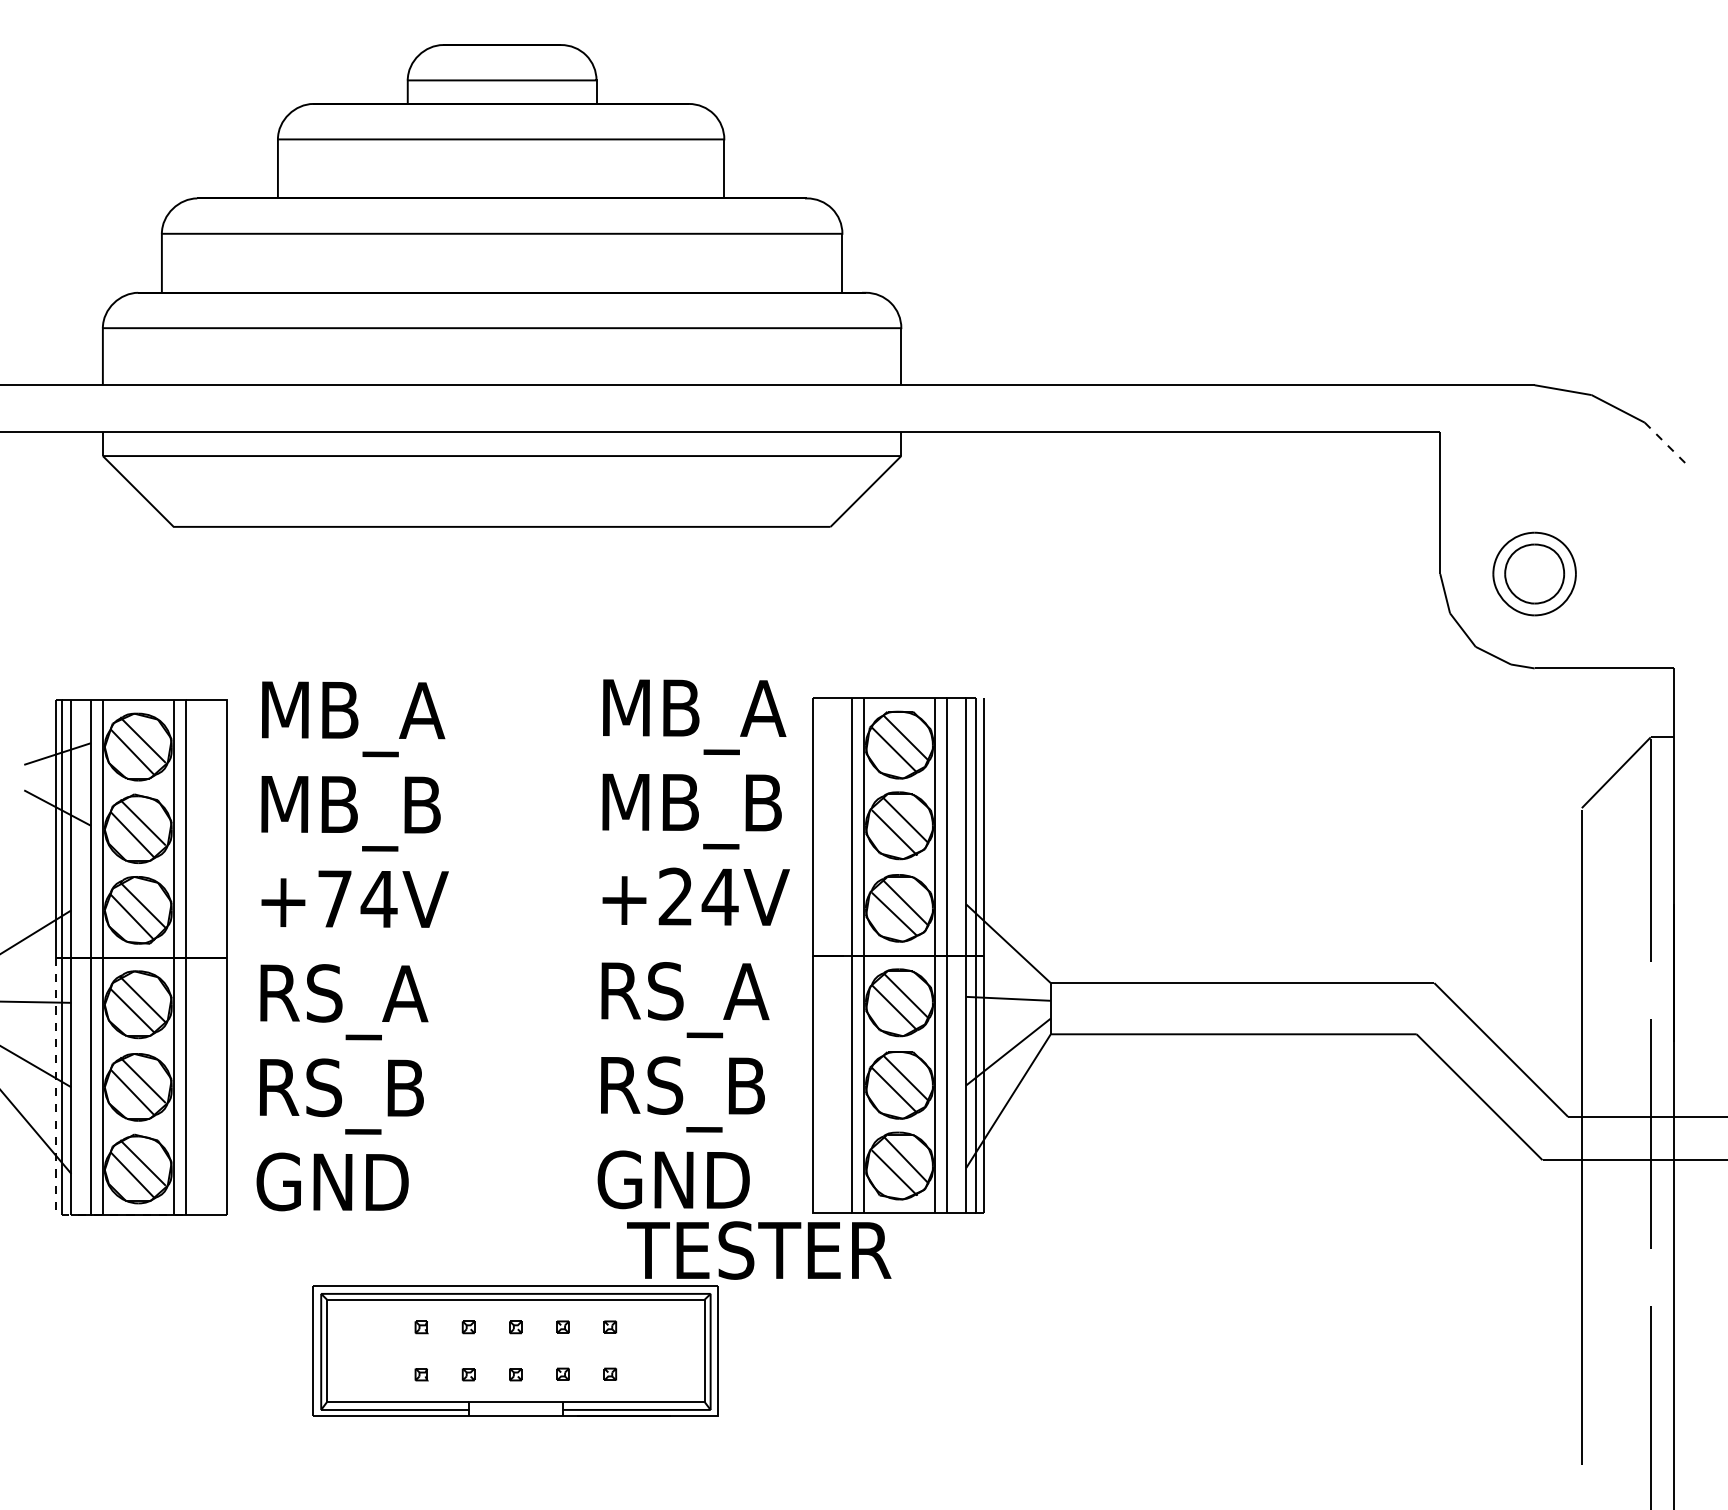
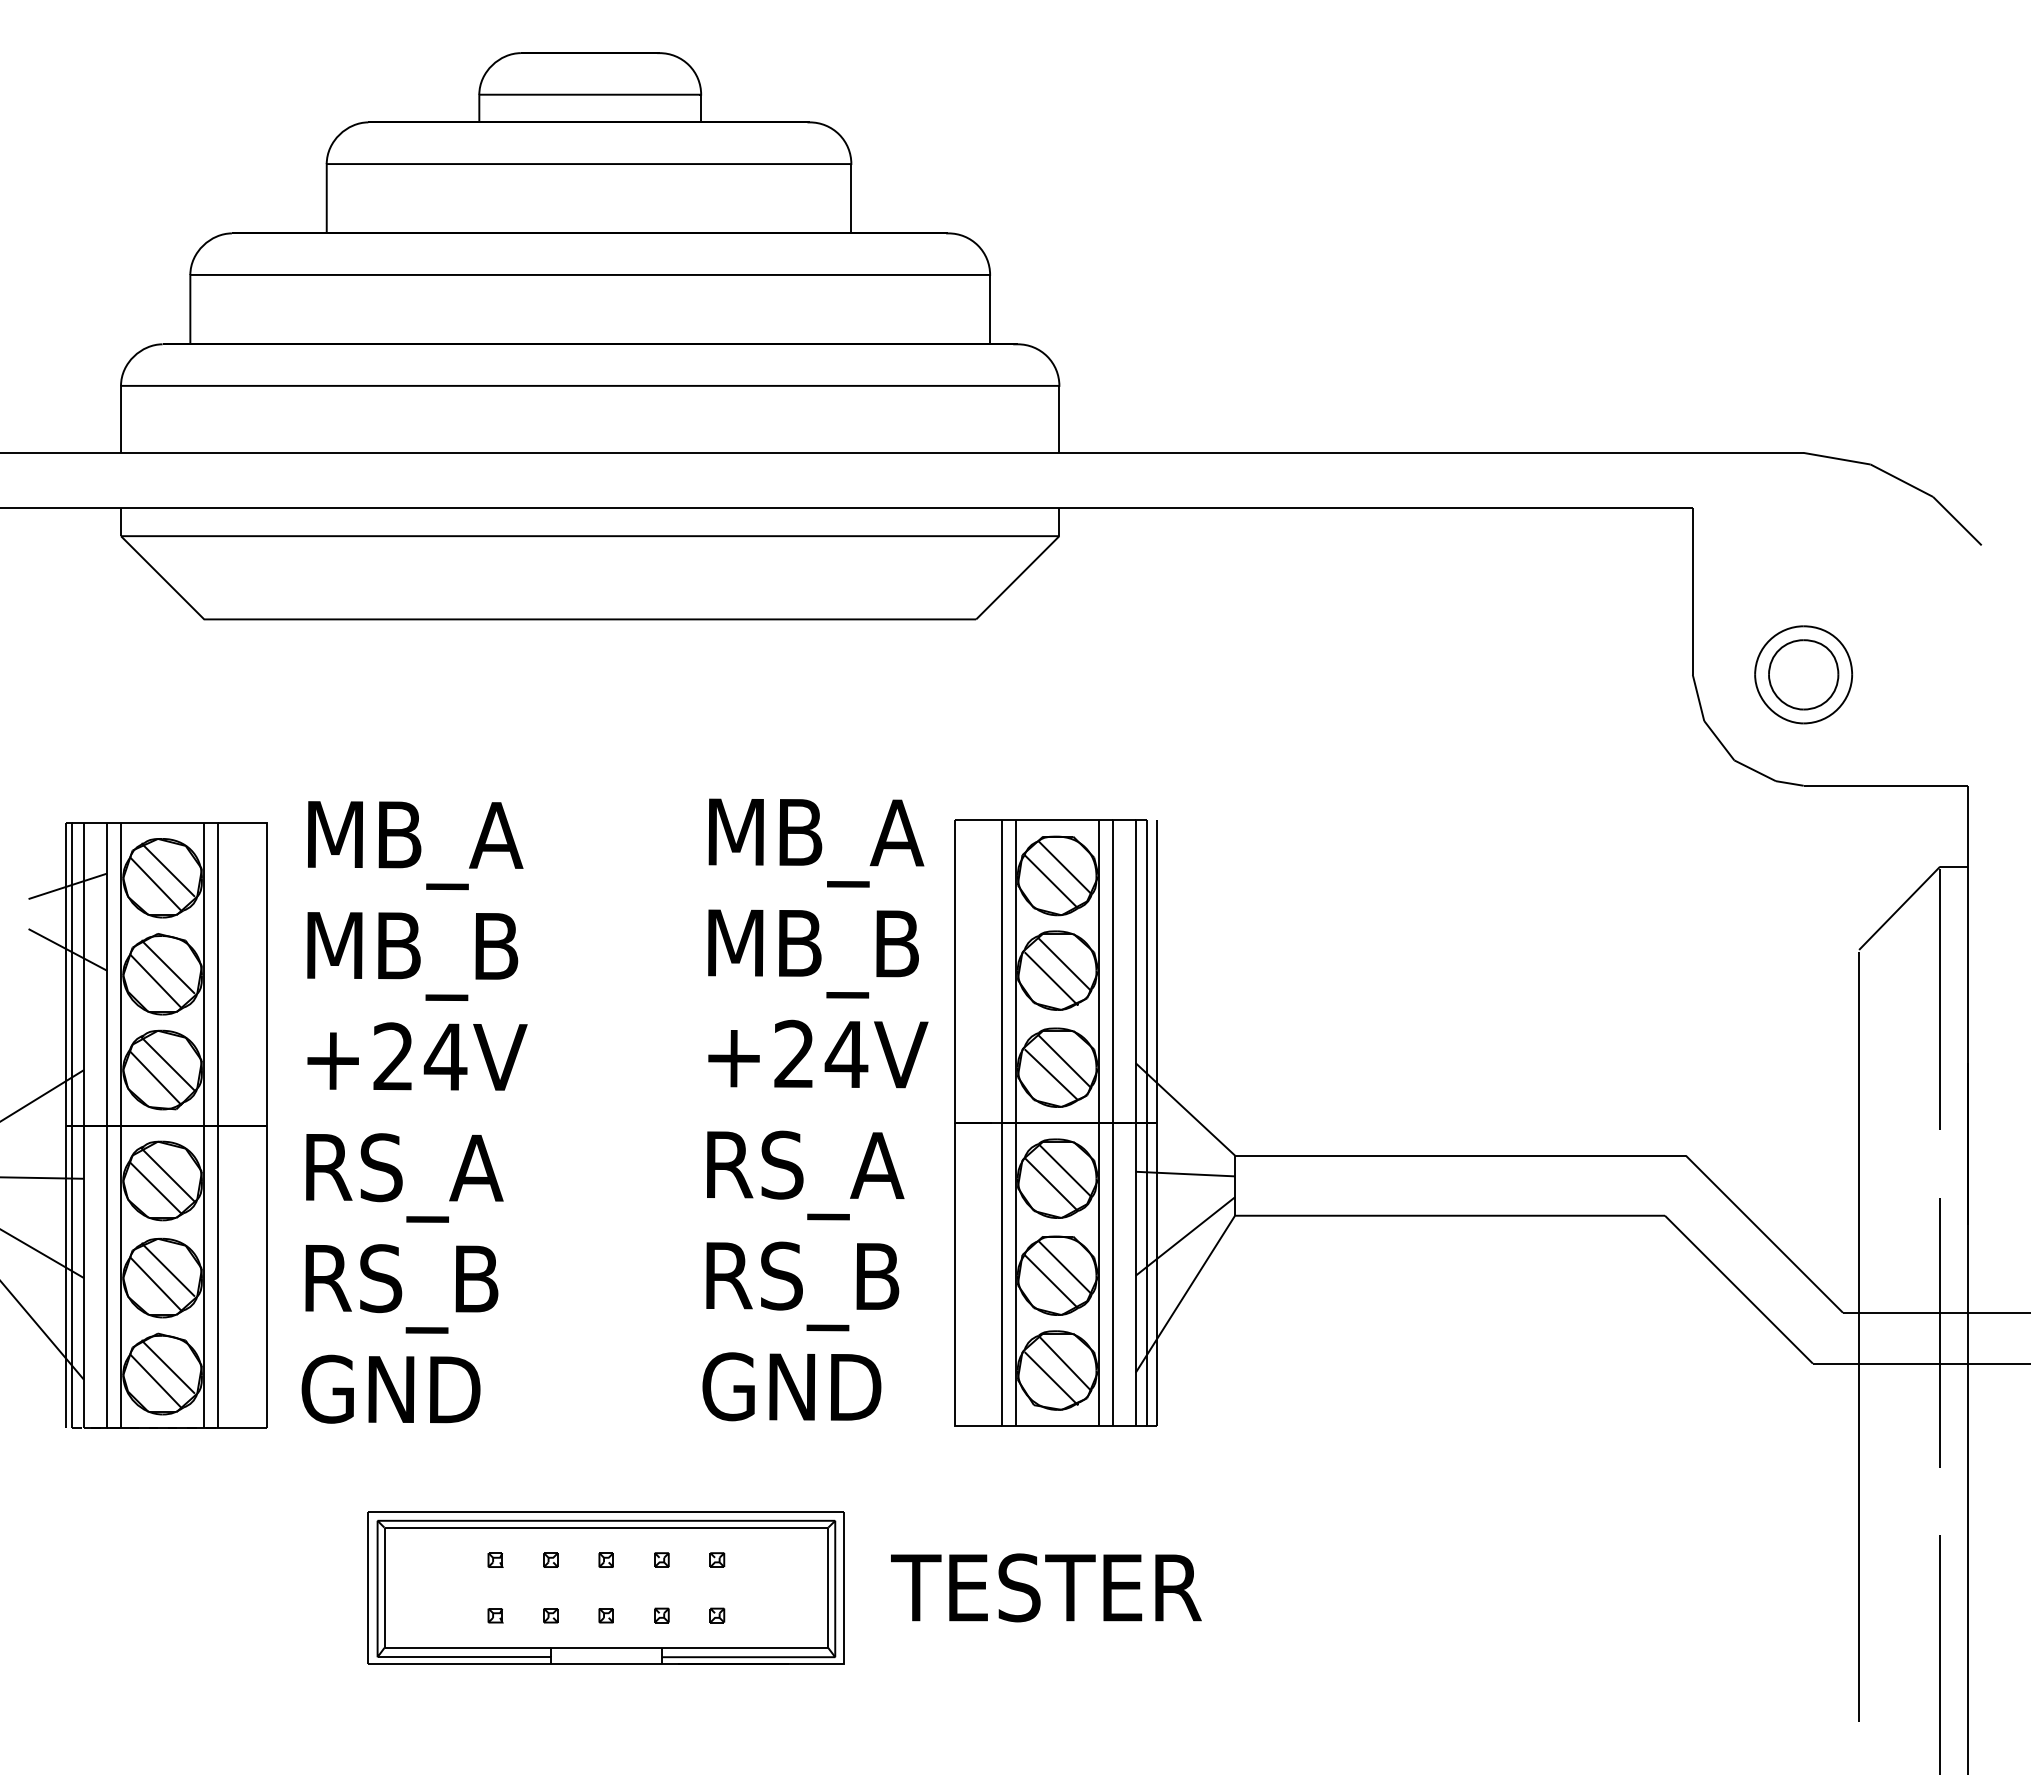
line: (1665, 443) -> (1957, 521), dashed -> solid
text: (333, 898) -> (392, 1056), +74V -> +24V
line: (55, 1086) -> (65, 1277), dashed -> solid
text: (759, 1250) -> (1046, 1587), moved

